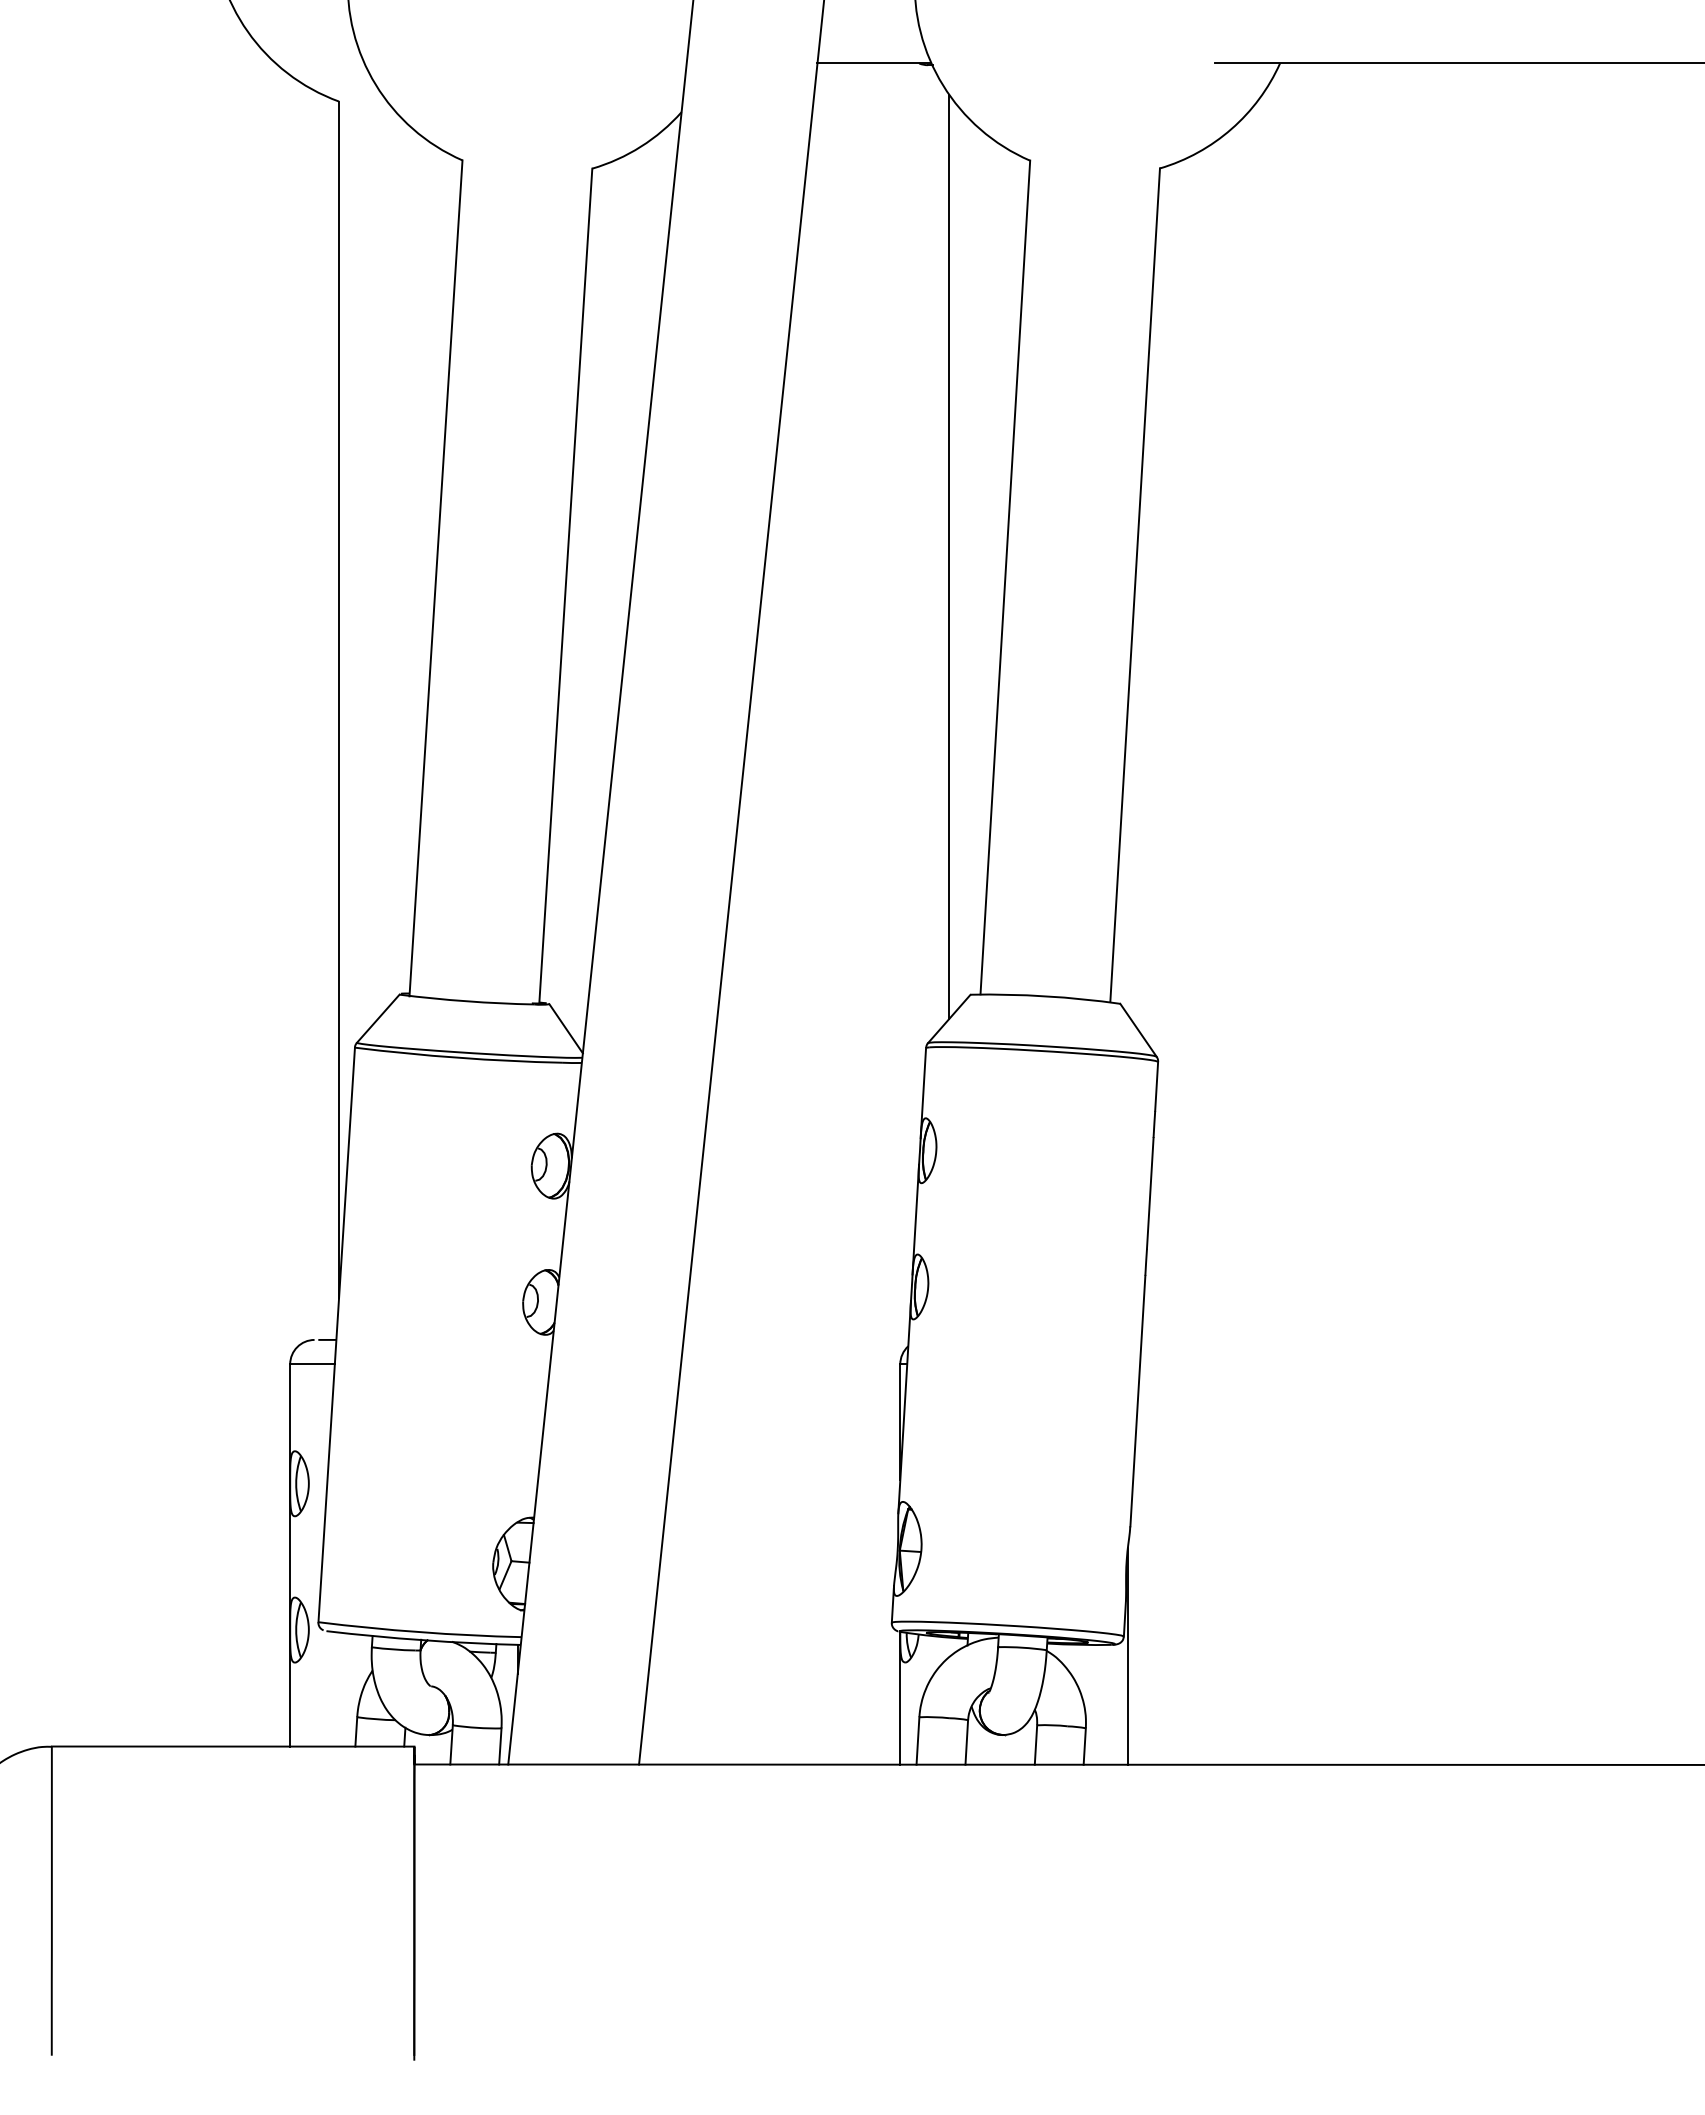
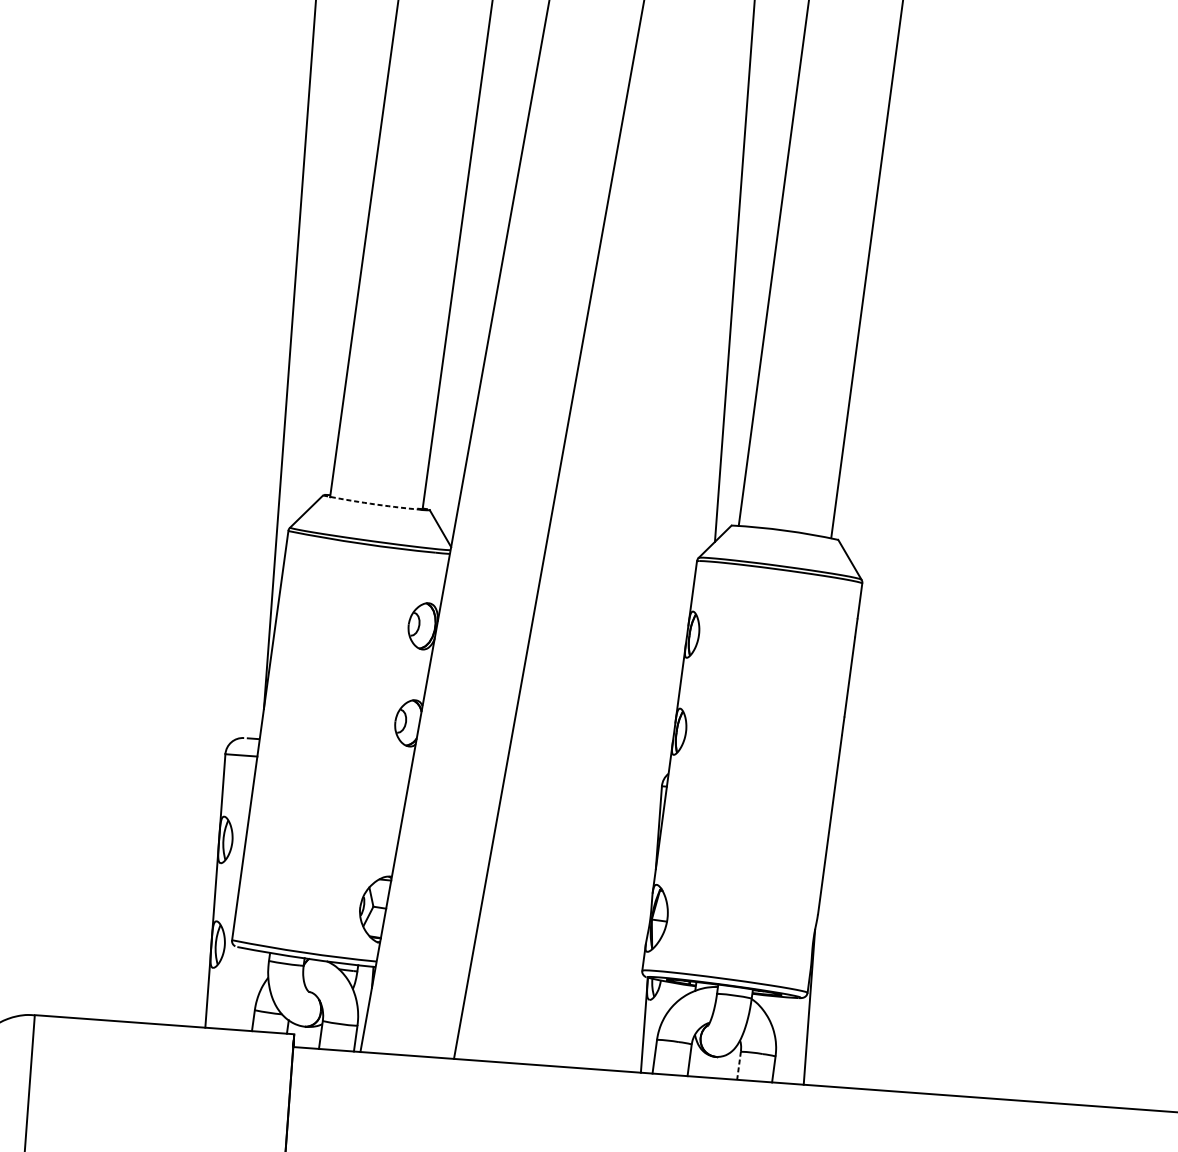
arc: (466, 1001) -> (370, 503), solid -> dashed
line: (1035, 1745) -> (738, 1066), solid -> dashed

